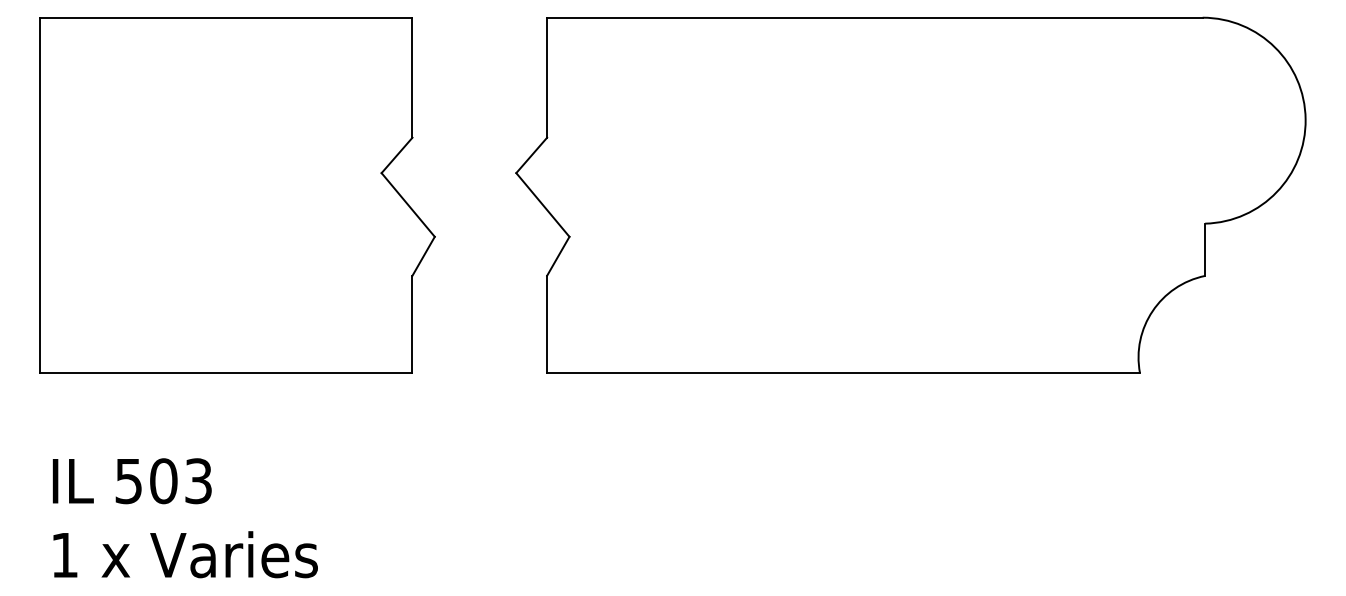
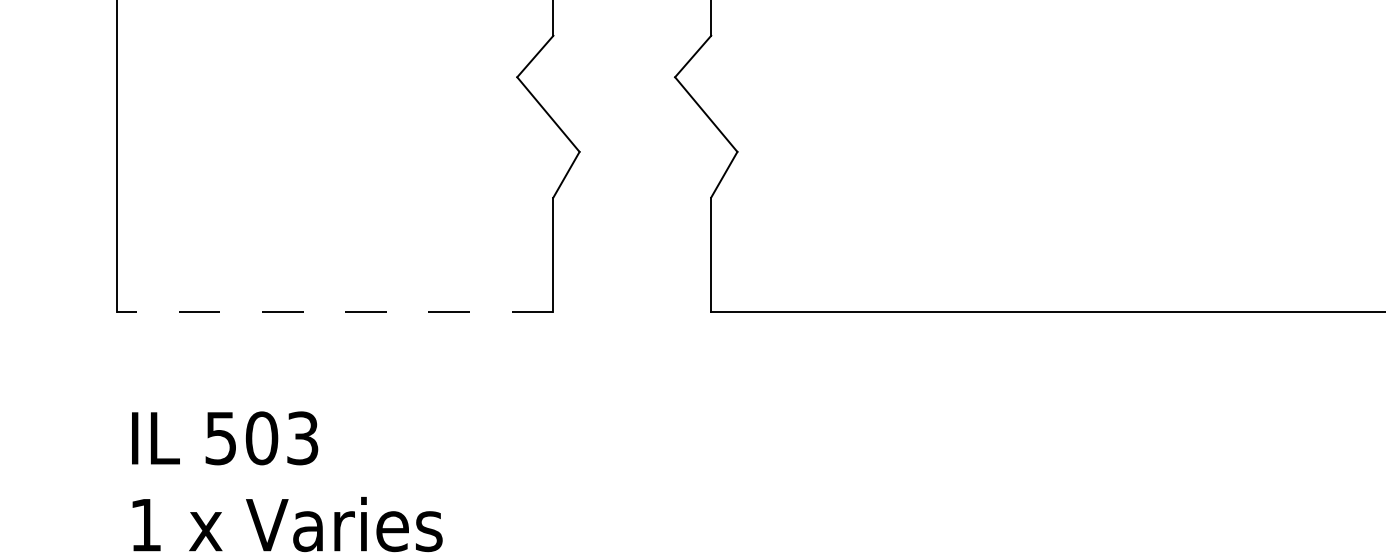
line: (225, 373) -> (334, 312), solid -> dashed

